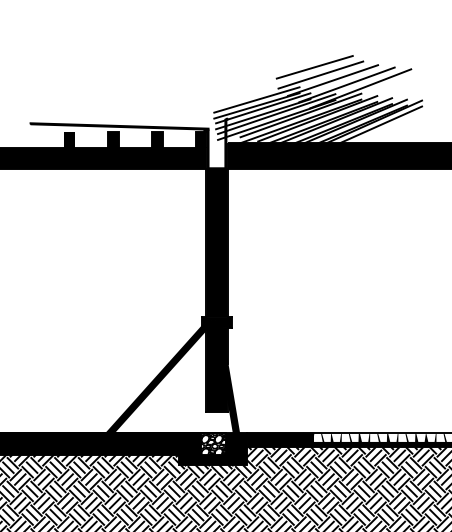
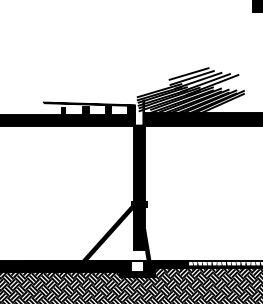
hatch: (211, 444) -> (136, 266), removed

